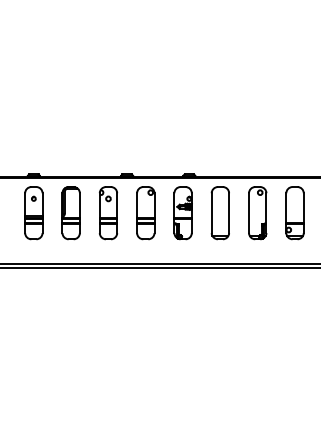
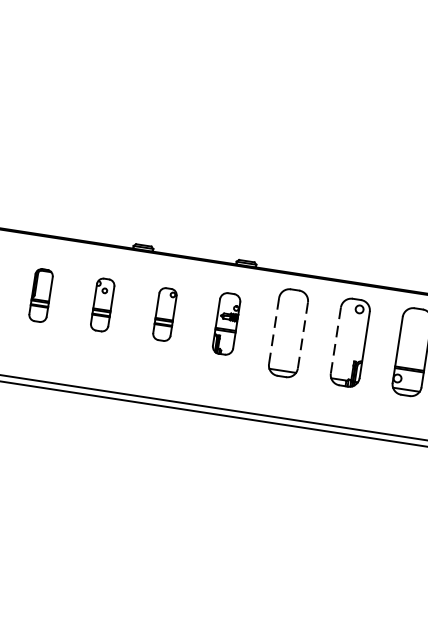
part: (70, 213) -> (40, 295), size x0.6
part: (107, 213) -> (101, 305), size x0.6
part: (145, 213) -> (164, 314), size x0.6
part: (182, 213) -> (225, 324), size x0.7
line: (211, 213) -> (273, 331), solid -> dashed
line: (229, 213) -> (303, 336), solid -> dashed
line: (249, 213) -> (336, 341), solid -> dashed

